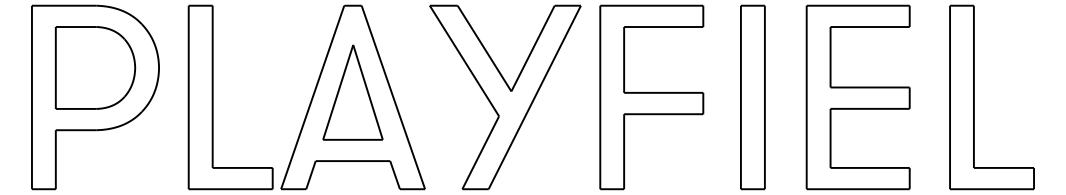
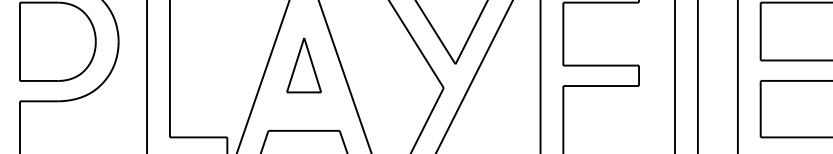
part: (352, 92) -> (303, 65), size x0.6

